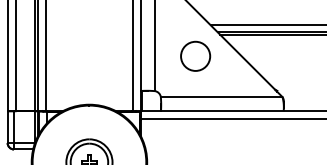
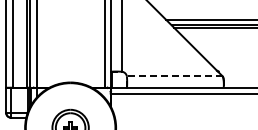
circle: (195, 56) -> (154, 44), removed
line: (221, 97) -> (174, 76), solid -> dashed

